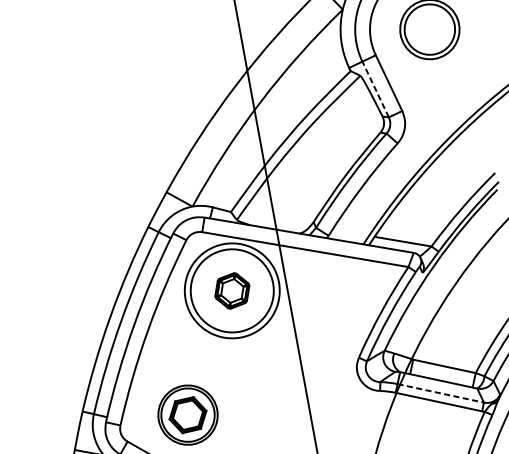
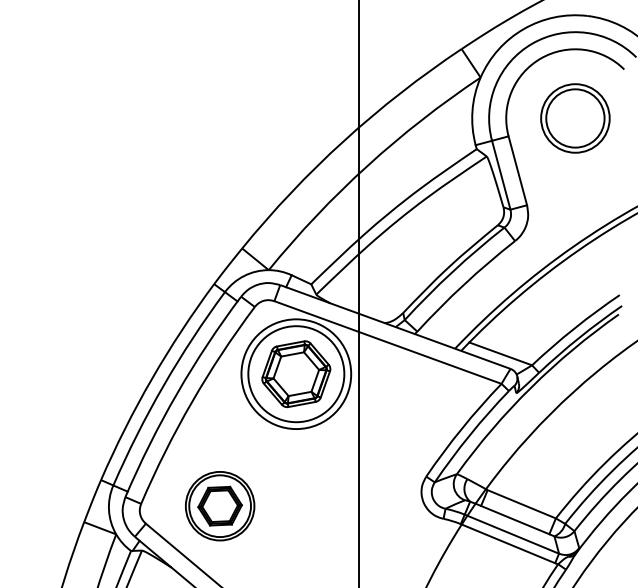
line: (375, 89) -> (501, 175), dashed -> solid
part: (232, 291) -> (296, 374), size x1.67
line: (441, 393) -> (512, 534), dashed -> solid

